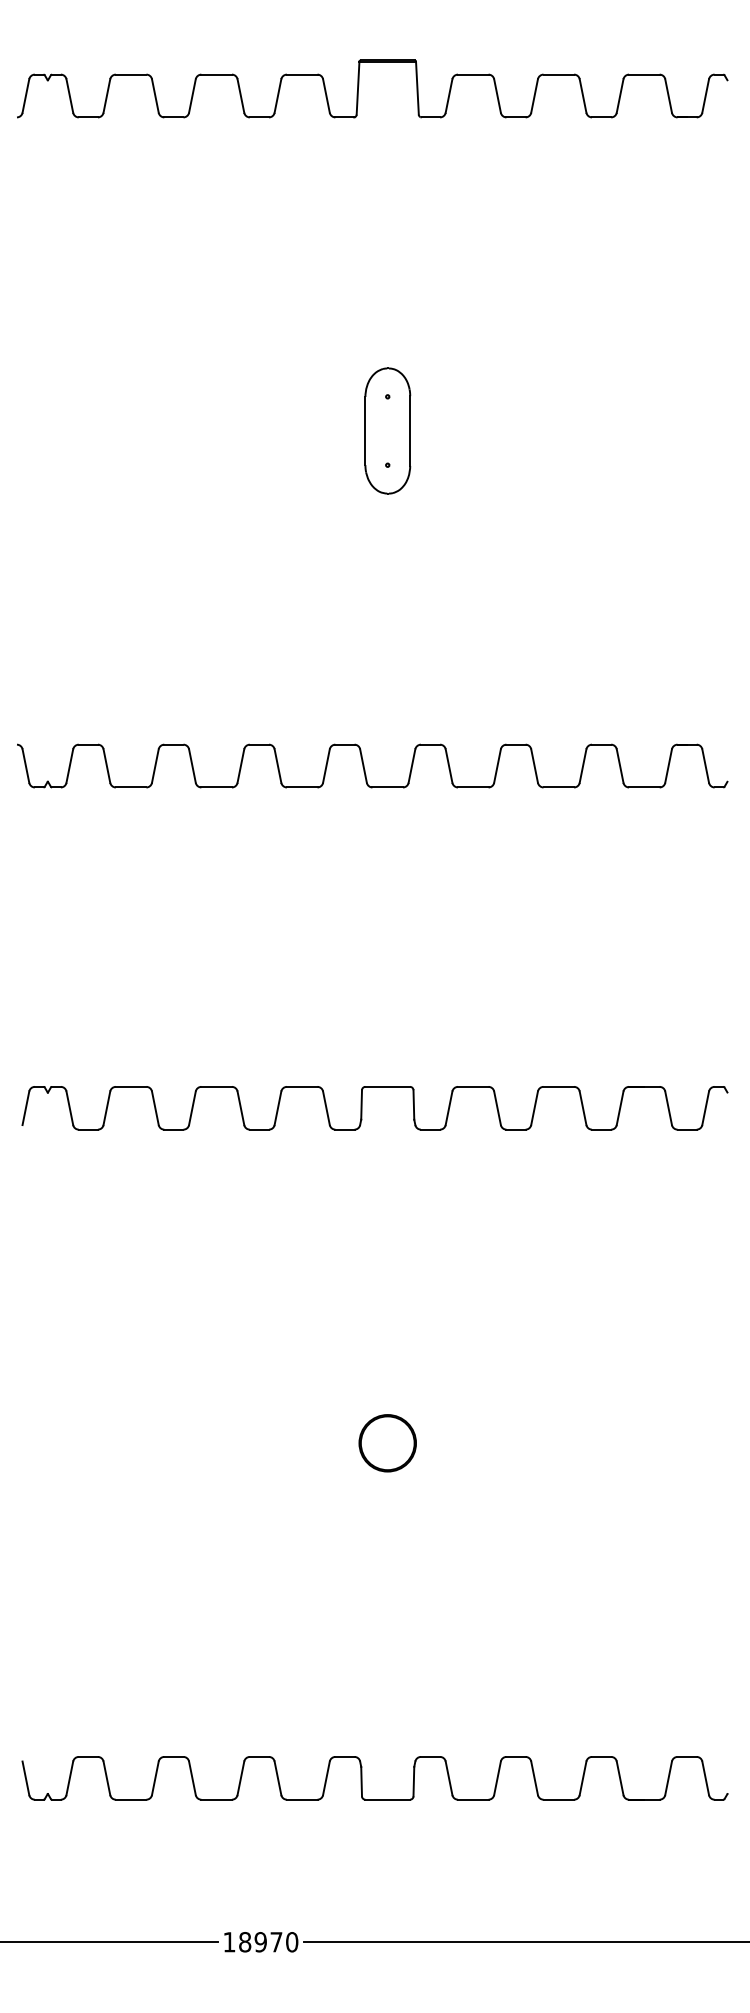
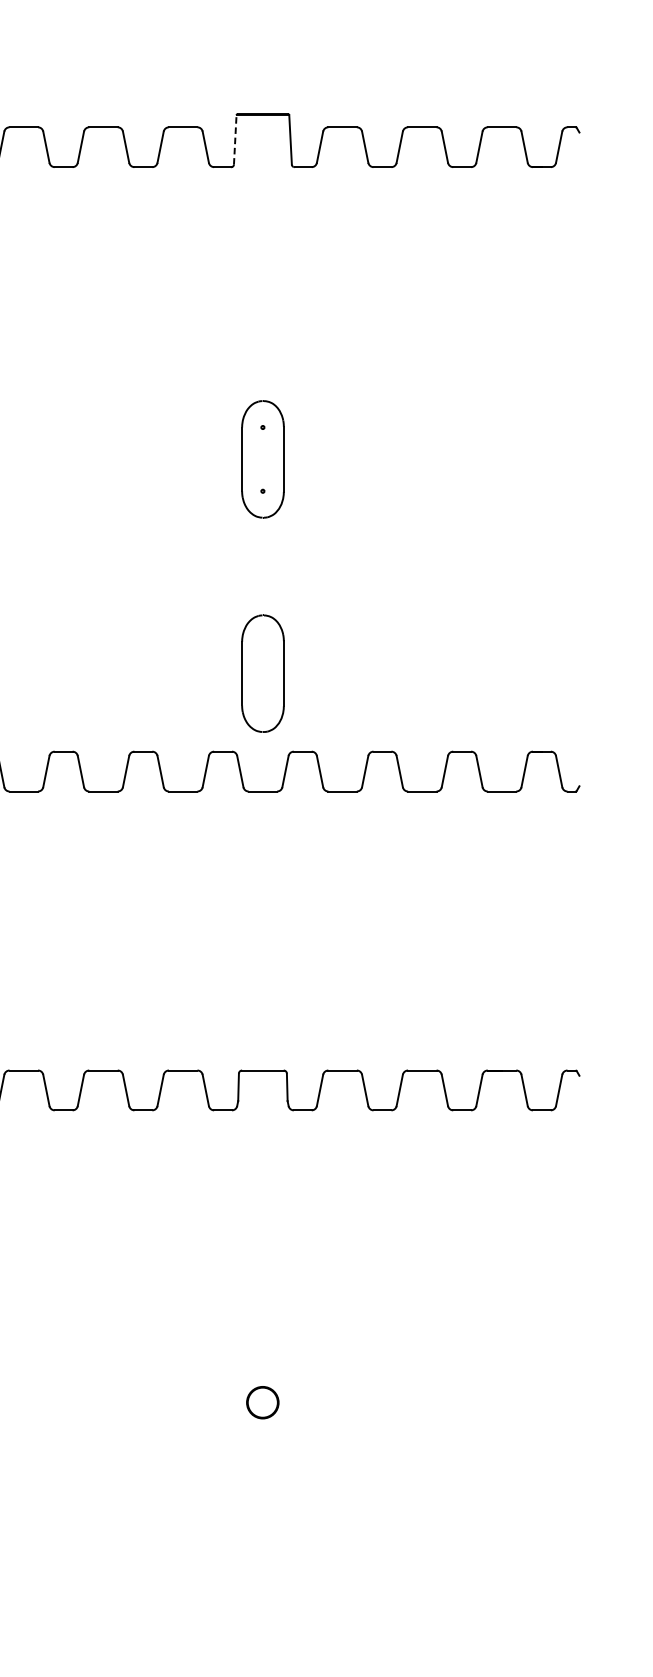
line: (358, 88) -> (235, 140), solid -> dashed
part: (387, 660) -> (262, 673), added
part: (387, 1443) -> (262, 1402), size x0.6

